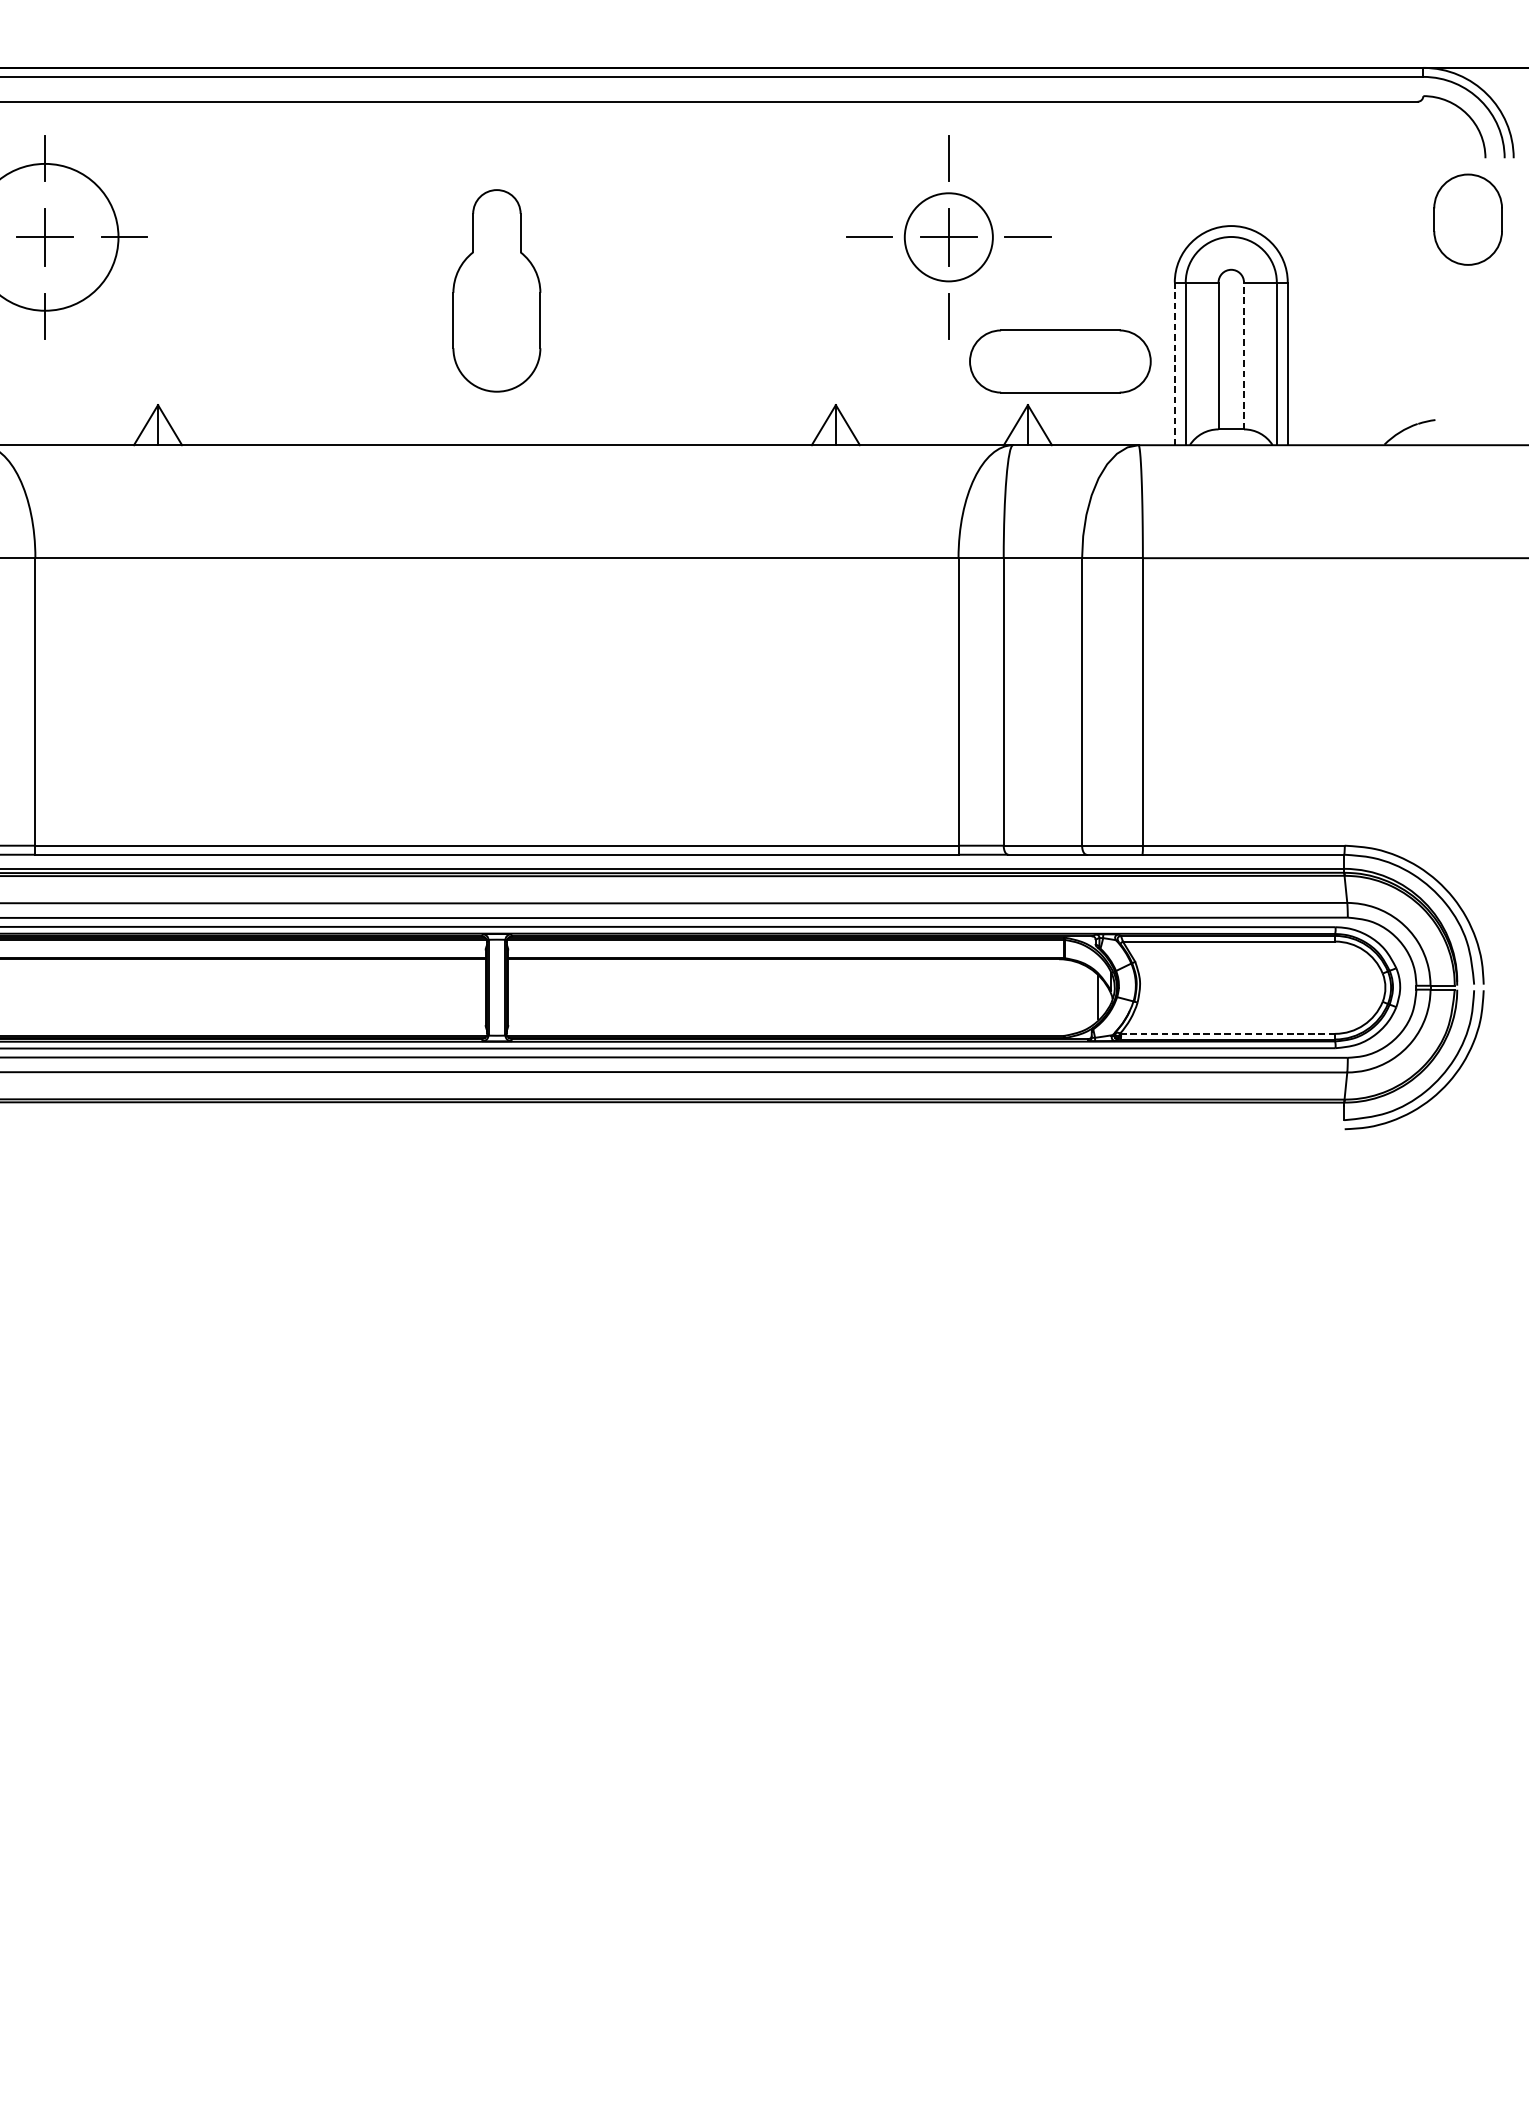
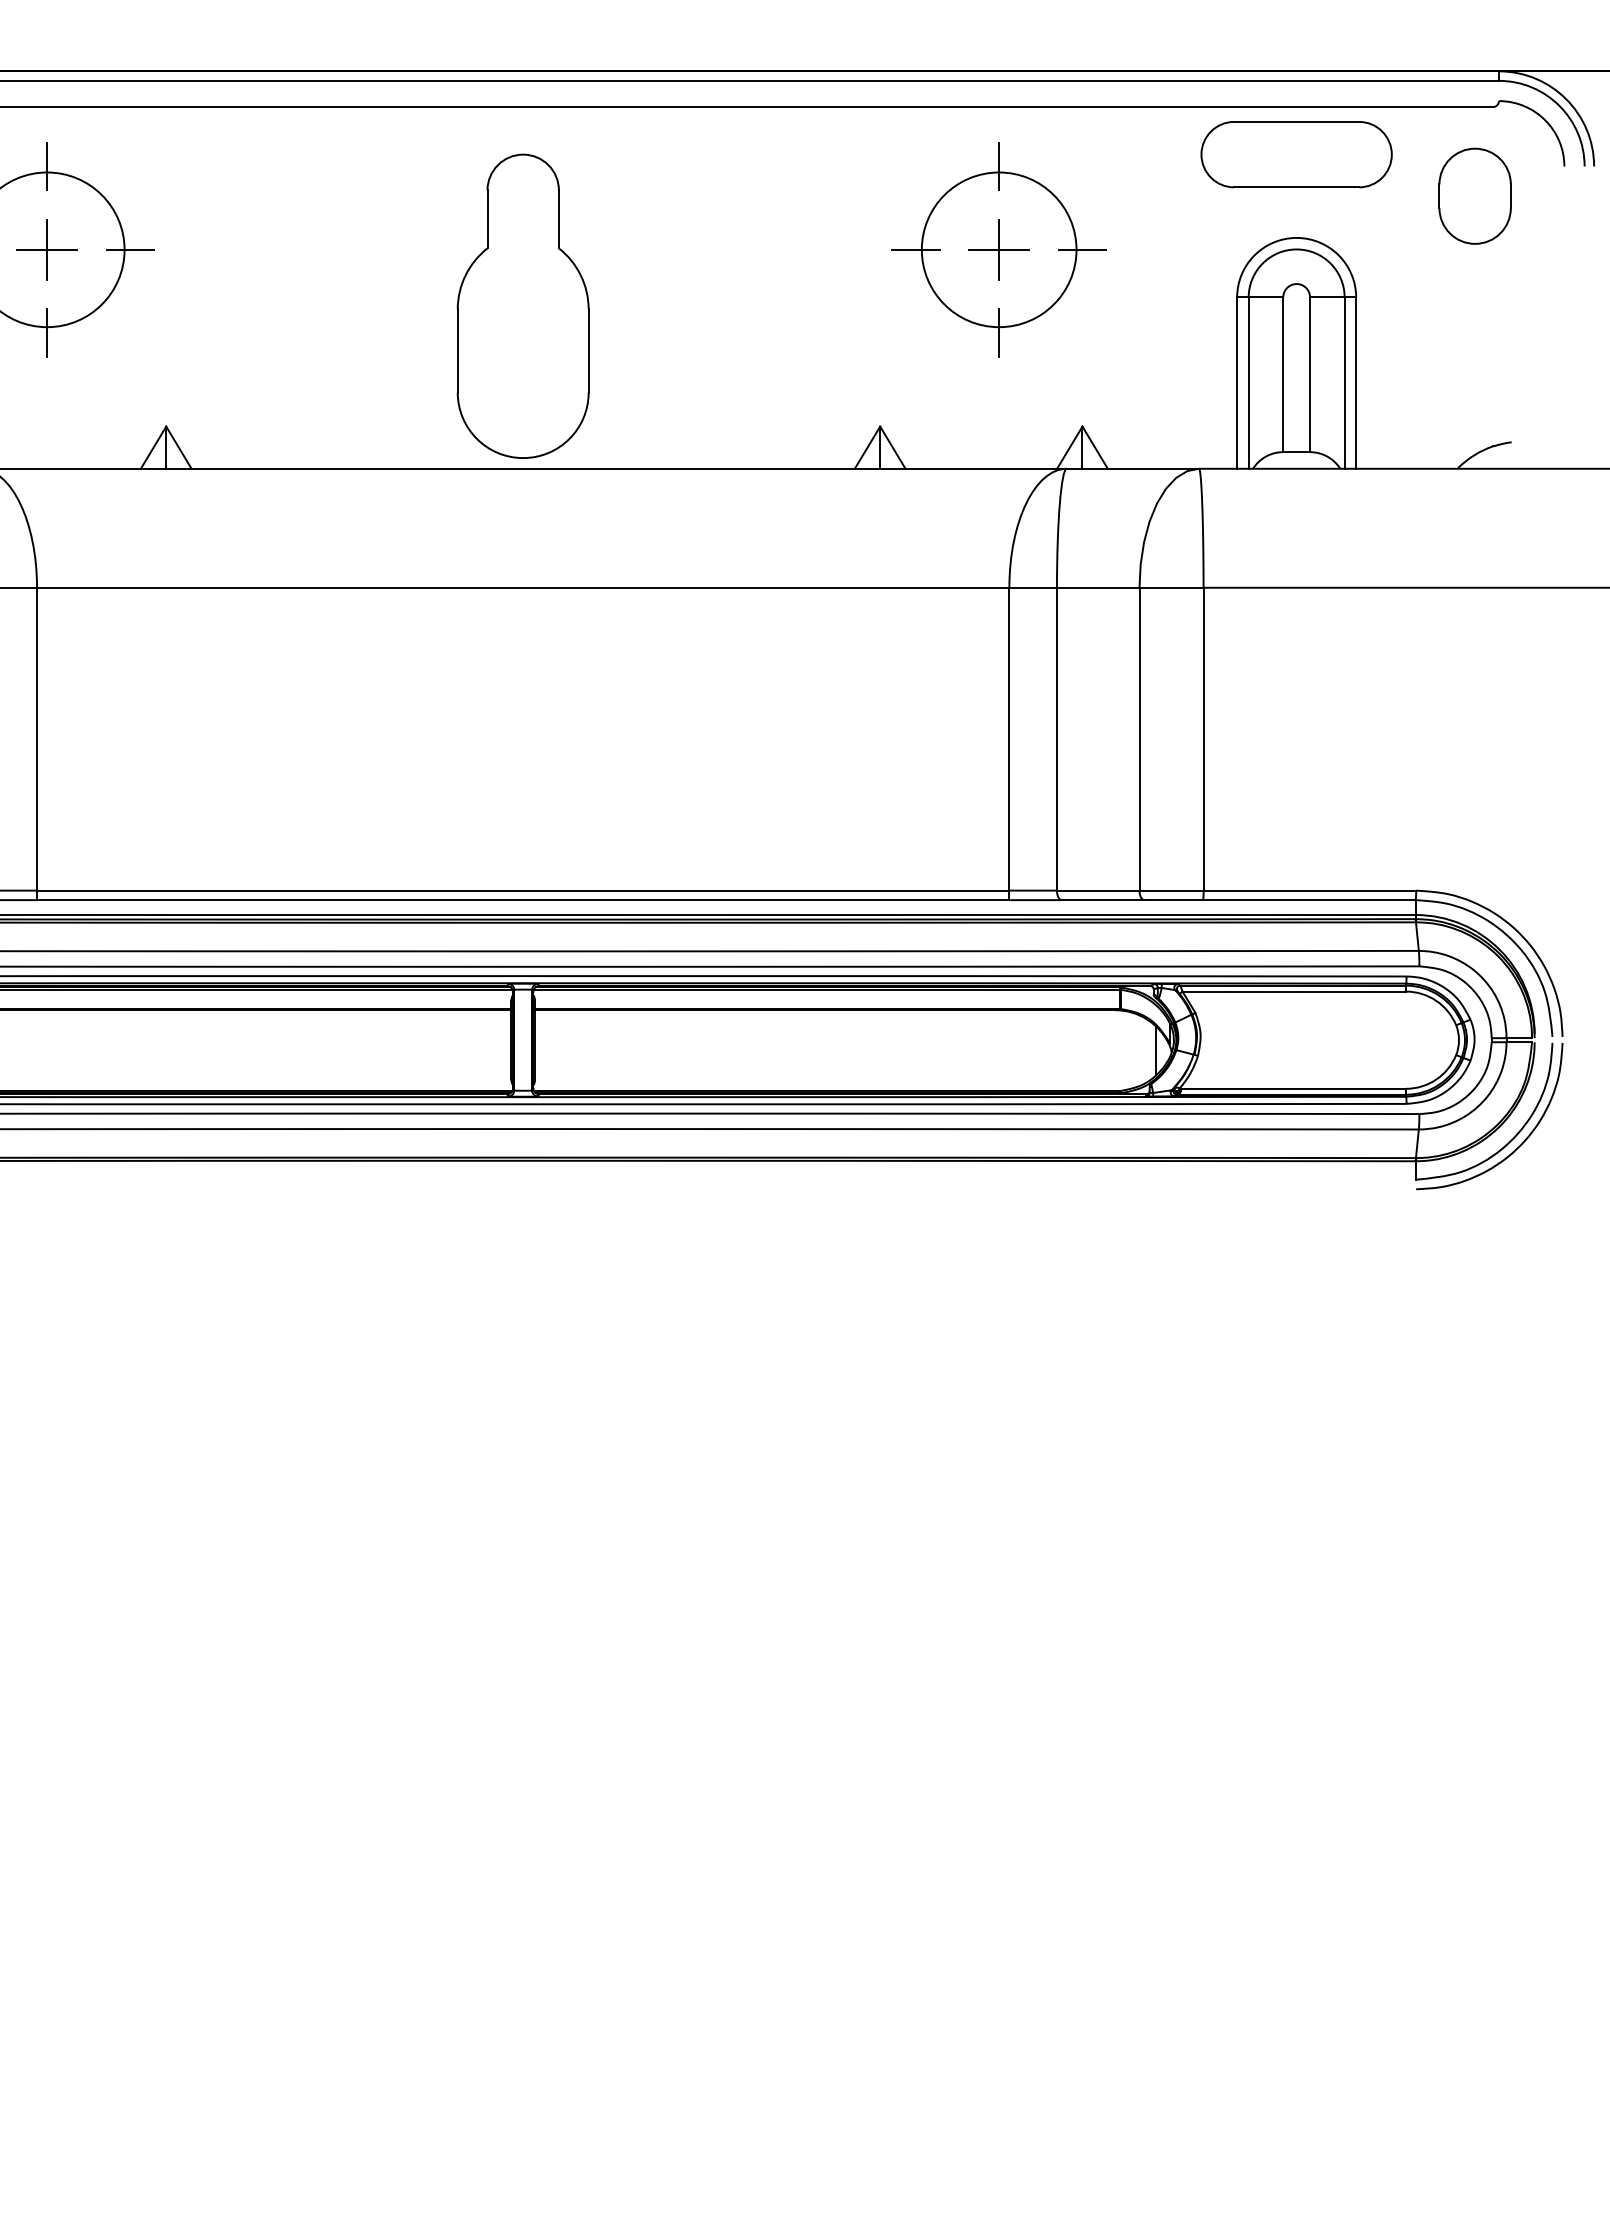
part: (1467, 218) -> (1474, 195), moved
circle: (948, 237) -> (998, 249), size x1.67
part: (496, 290) -> (522, 305), size x1.43
line: (1244, 355) -> (1310, 374), dashed -> solid
part: (1060, 361) -> (1296, 154), moved
line: (1175, 364) -> (1237, 383), dashed -> solid
line: (1228, 1033) -> (1293, 1088), dashed -> solid

